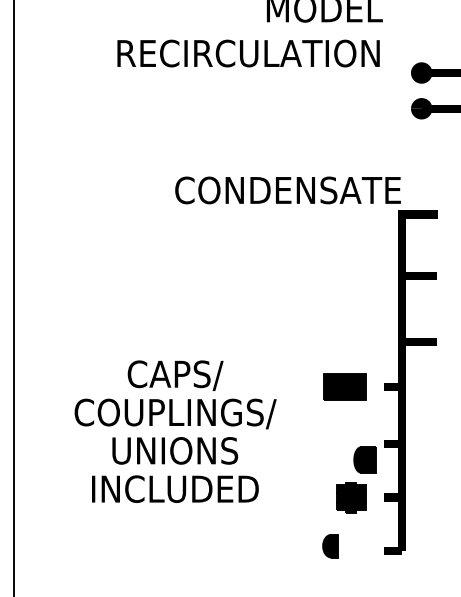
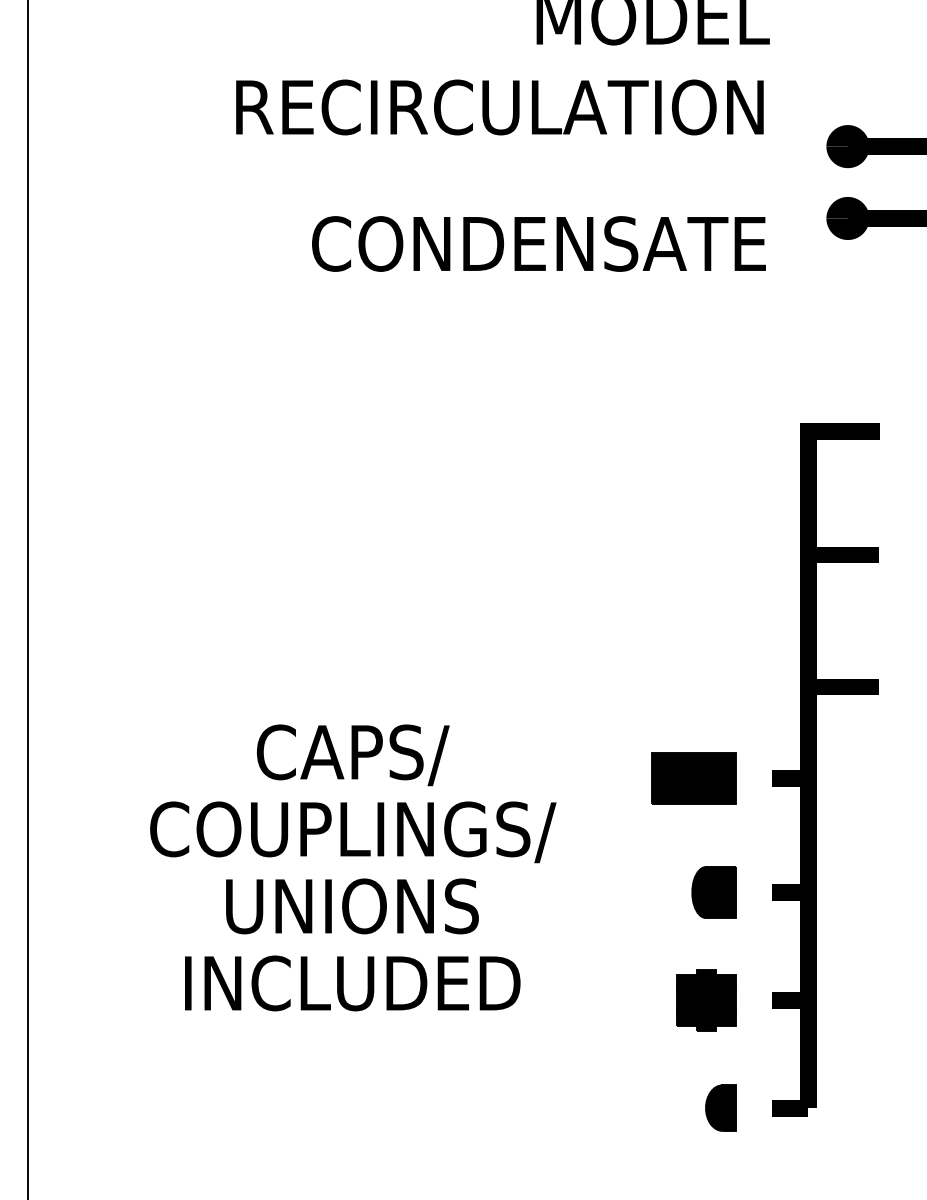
text: (287, 190) -> (537, 244), moved
part: (364, 459) -> (712, 891), moved
part: (330, 546) -> (720, 1108), moved

